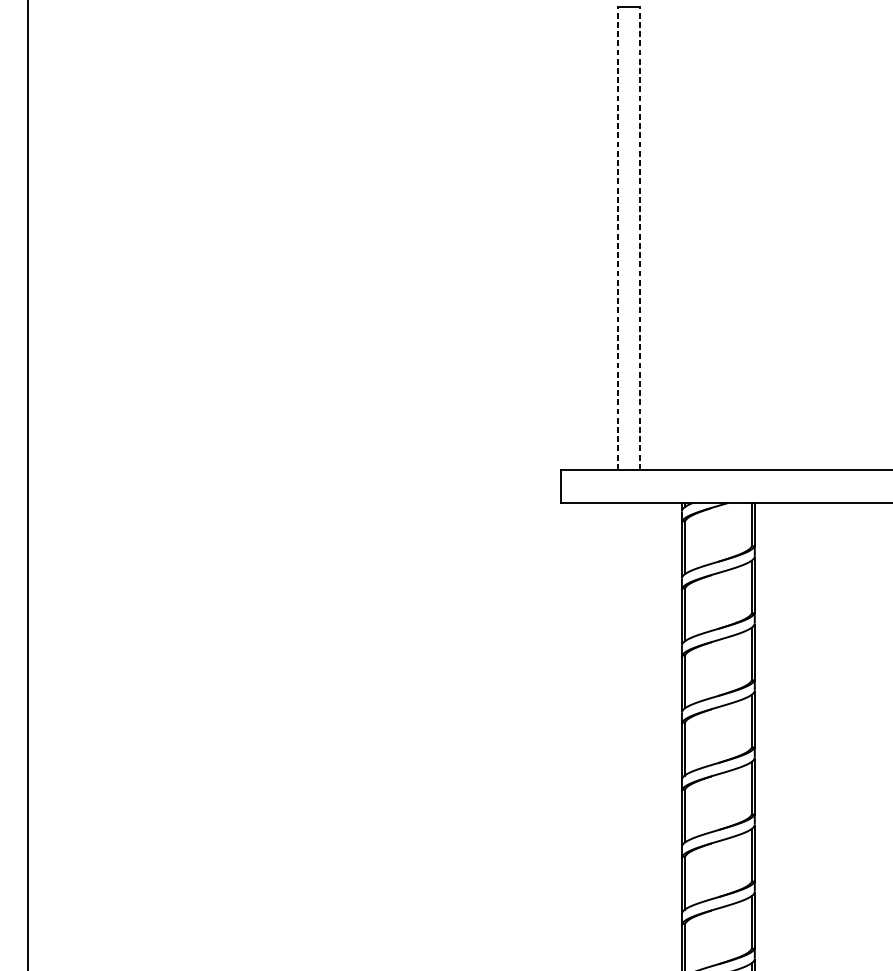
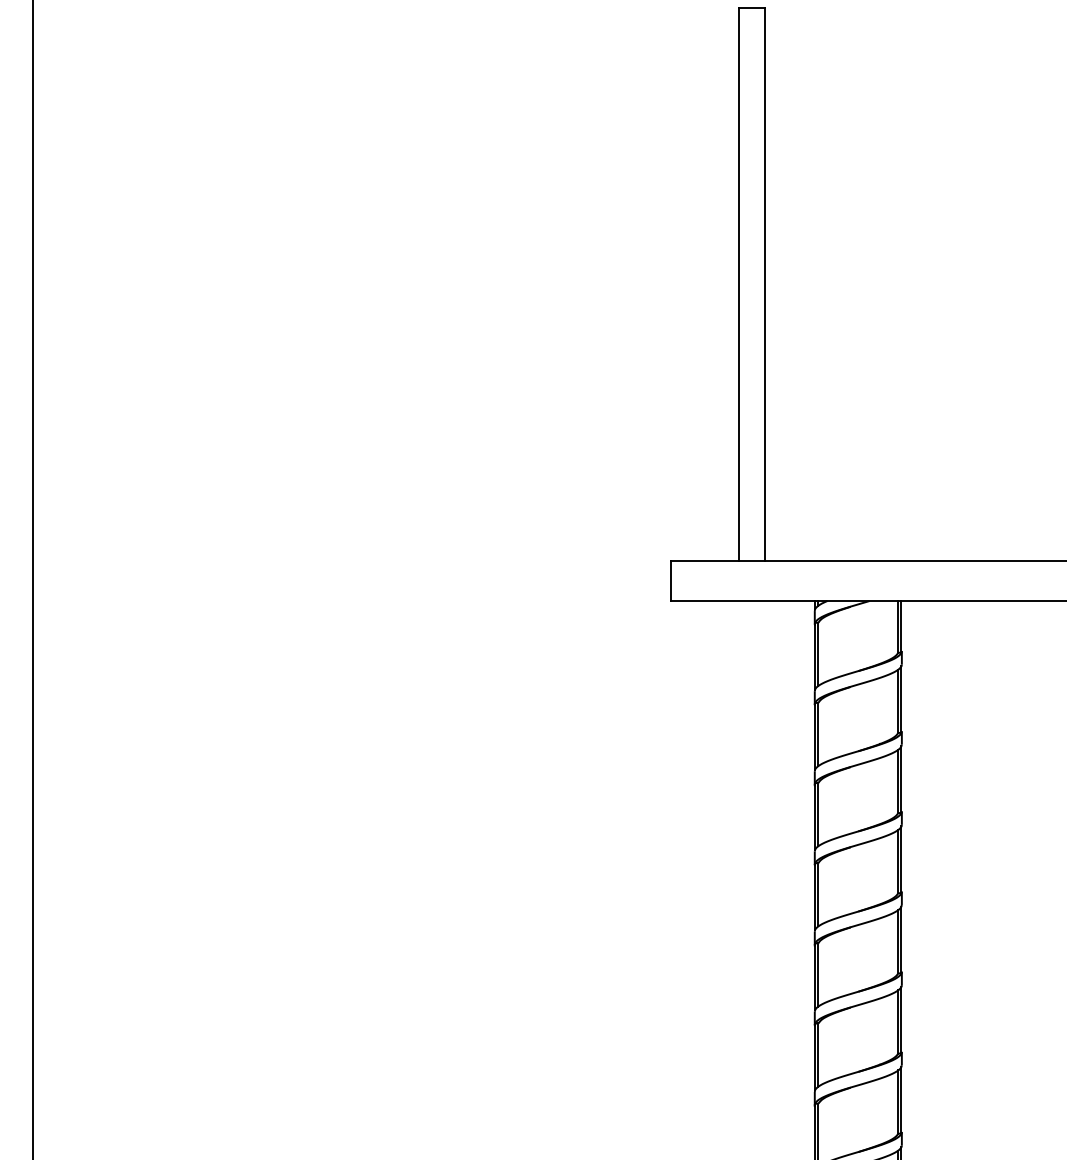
line: (618, 238) -> (738, 284), dashed -> solid
line: (639, 238) -> (764, 284), dashed -> solid

